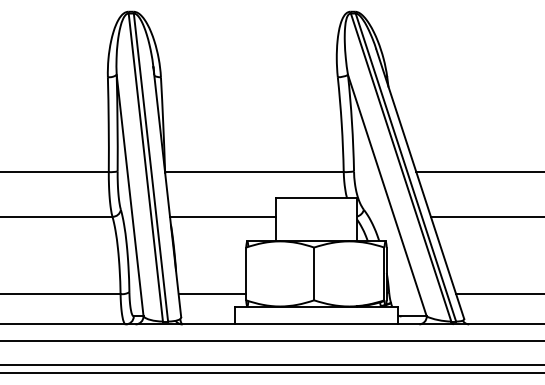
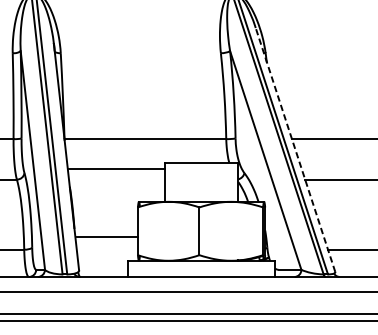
line: (420, 184) -> (295, 150), solid -> dashed
line: (222, 216) -> (116, 168), moved
line: (212, 294) -> (107, 237), moved

